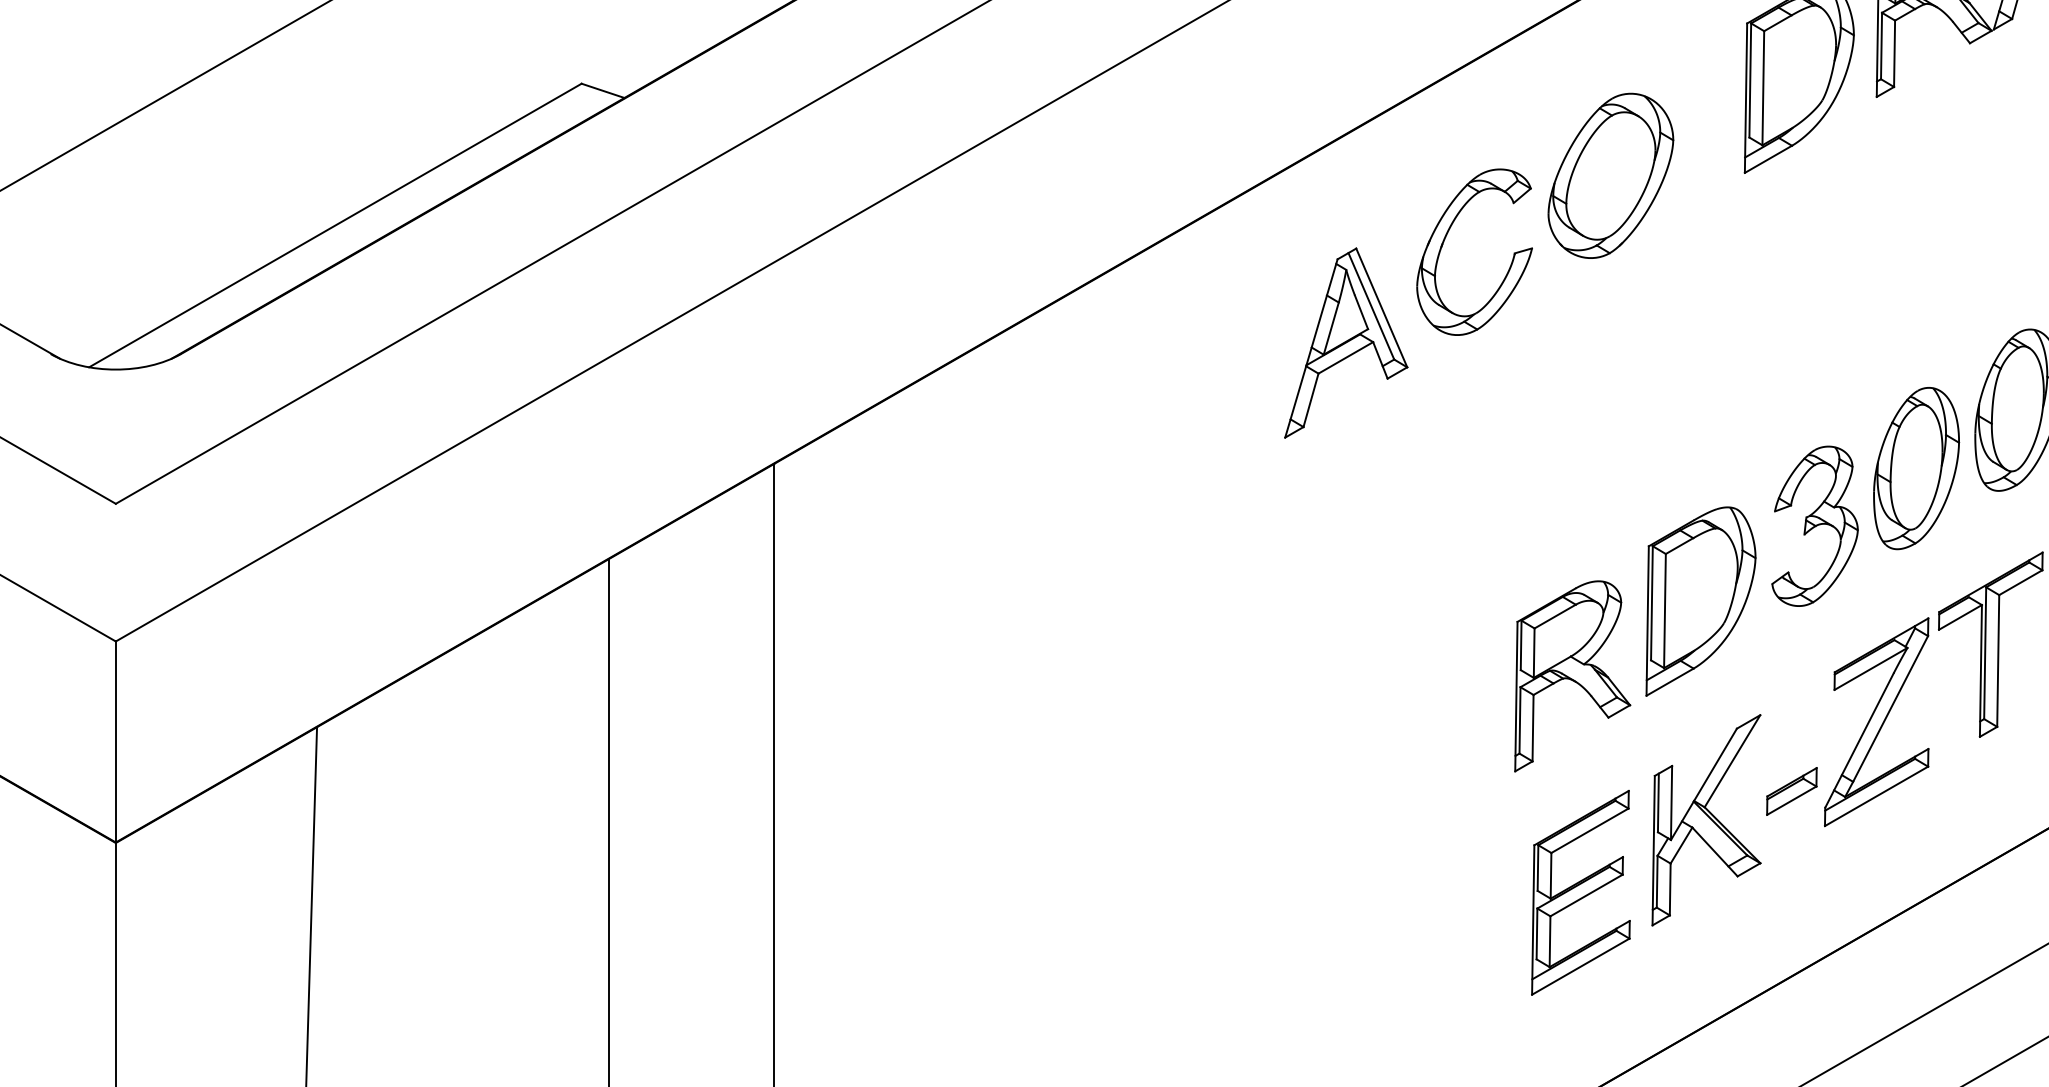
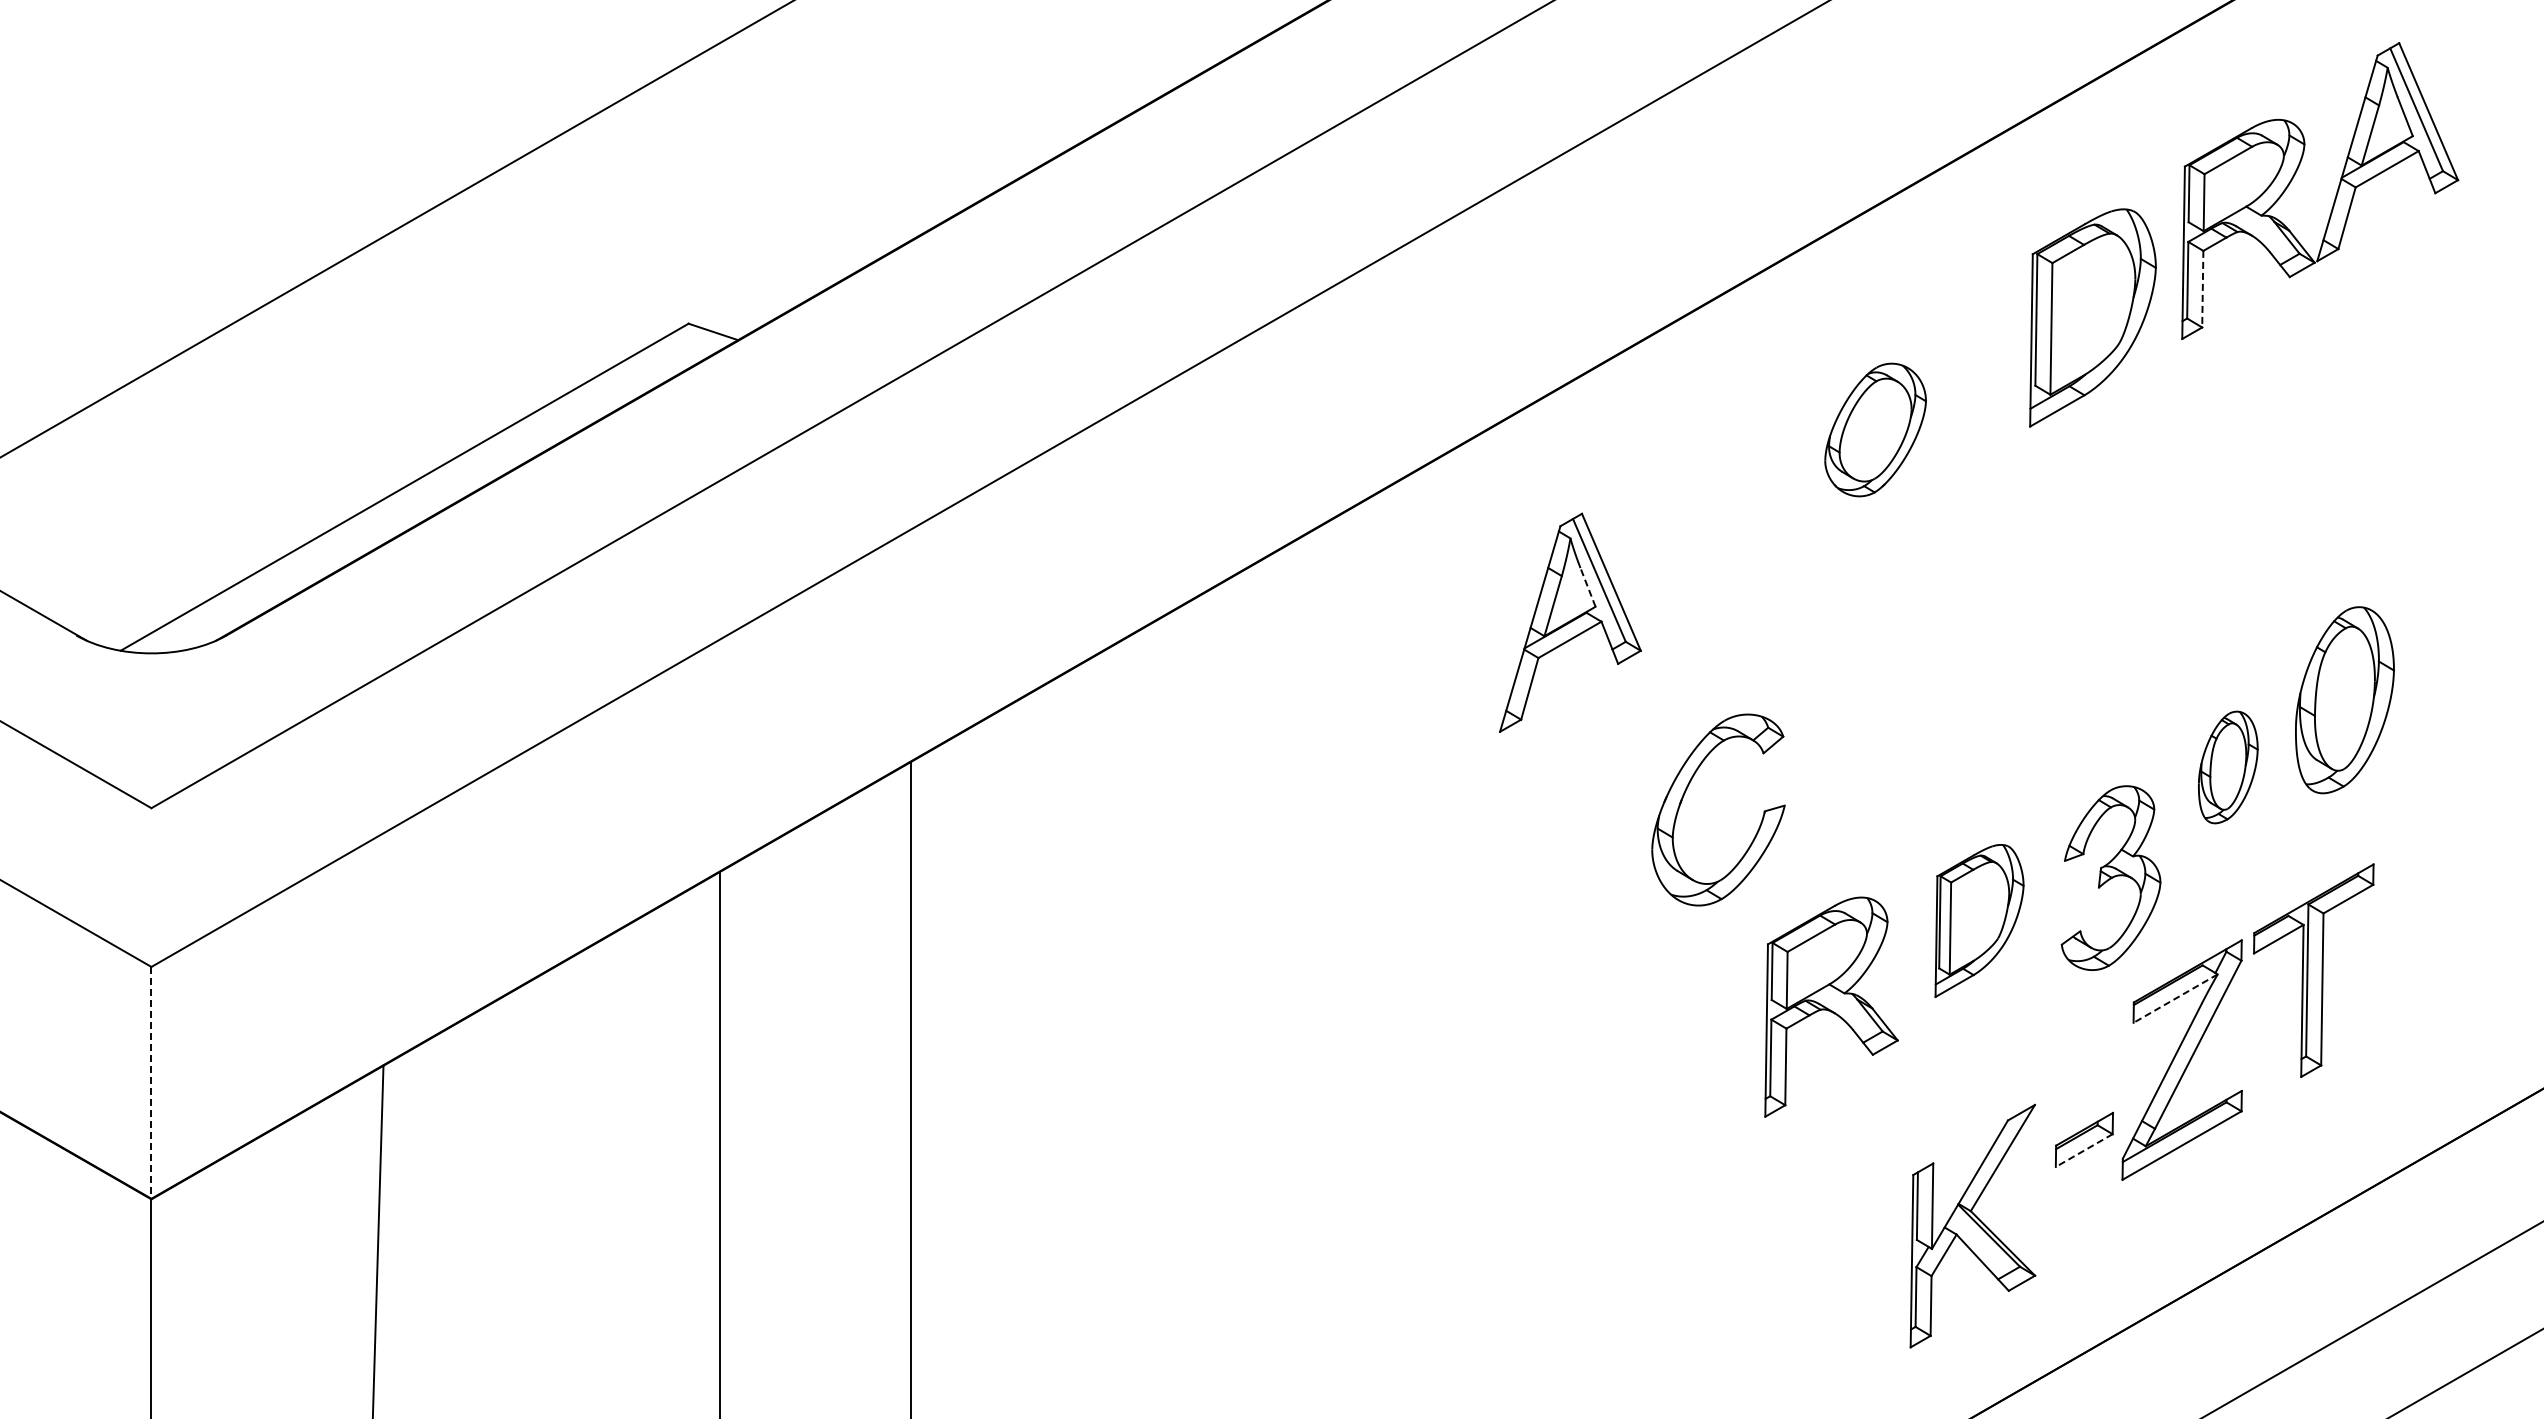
line: (1894, 54) -> (2202, 289), solid -> dashed
part: (1610, 175) -> (1875, 429), size x0.7
part: (1446, 237) -> (1685, 793), moved
line: (1361, 312) -> (1588, 587), solid -> dashed
part: (1916, 468) -> (2228, 767), size x0.6
part: (1814, 525) -> (2110, 877), moved
part: (1700, 601) -> (1979, 920), size x0.7
line: (1870, 668) -> (2175, 998), solid -> dashed
line: (115, 741) -> (151, 1082), solid -> dashed
line: (1791, 800) -> (2084, 1150), solid -> dashed
part: (1706, 819) -> (1972, 1225), moved
part: (1580, 892) -> (1840, 1256), removed

